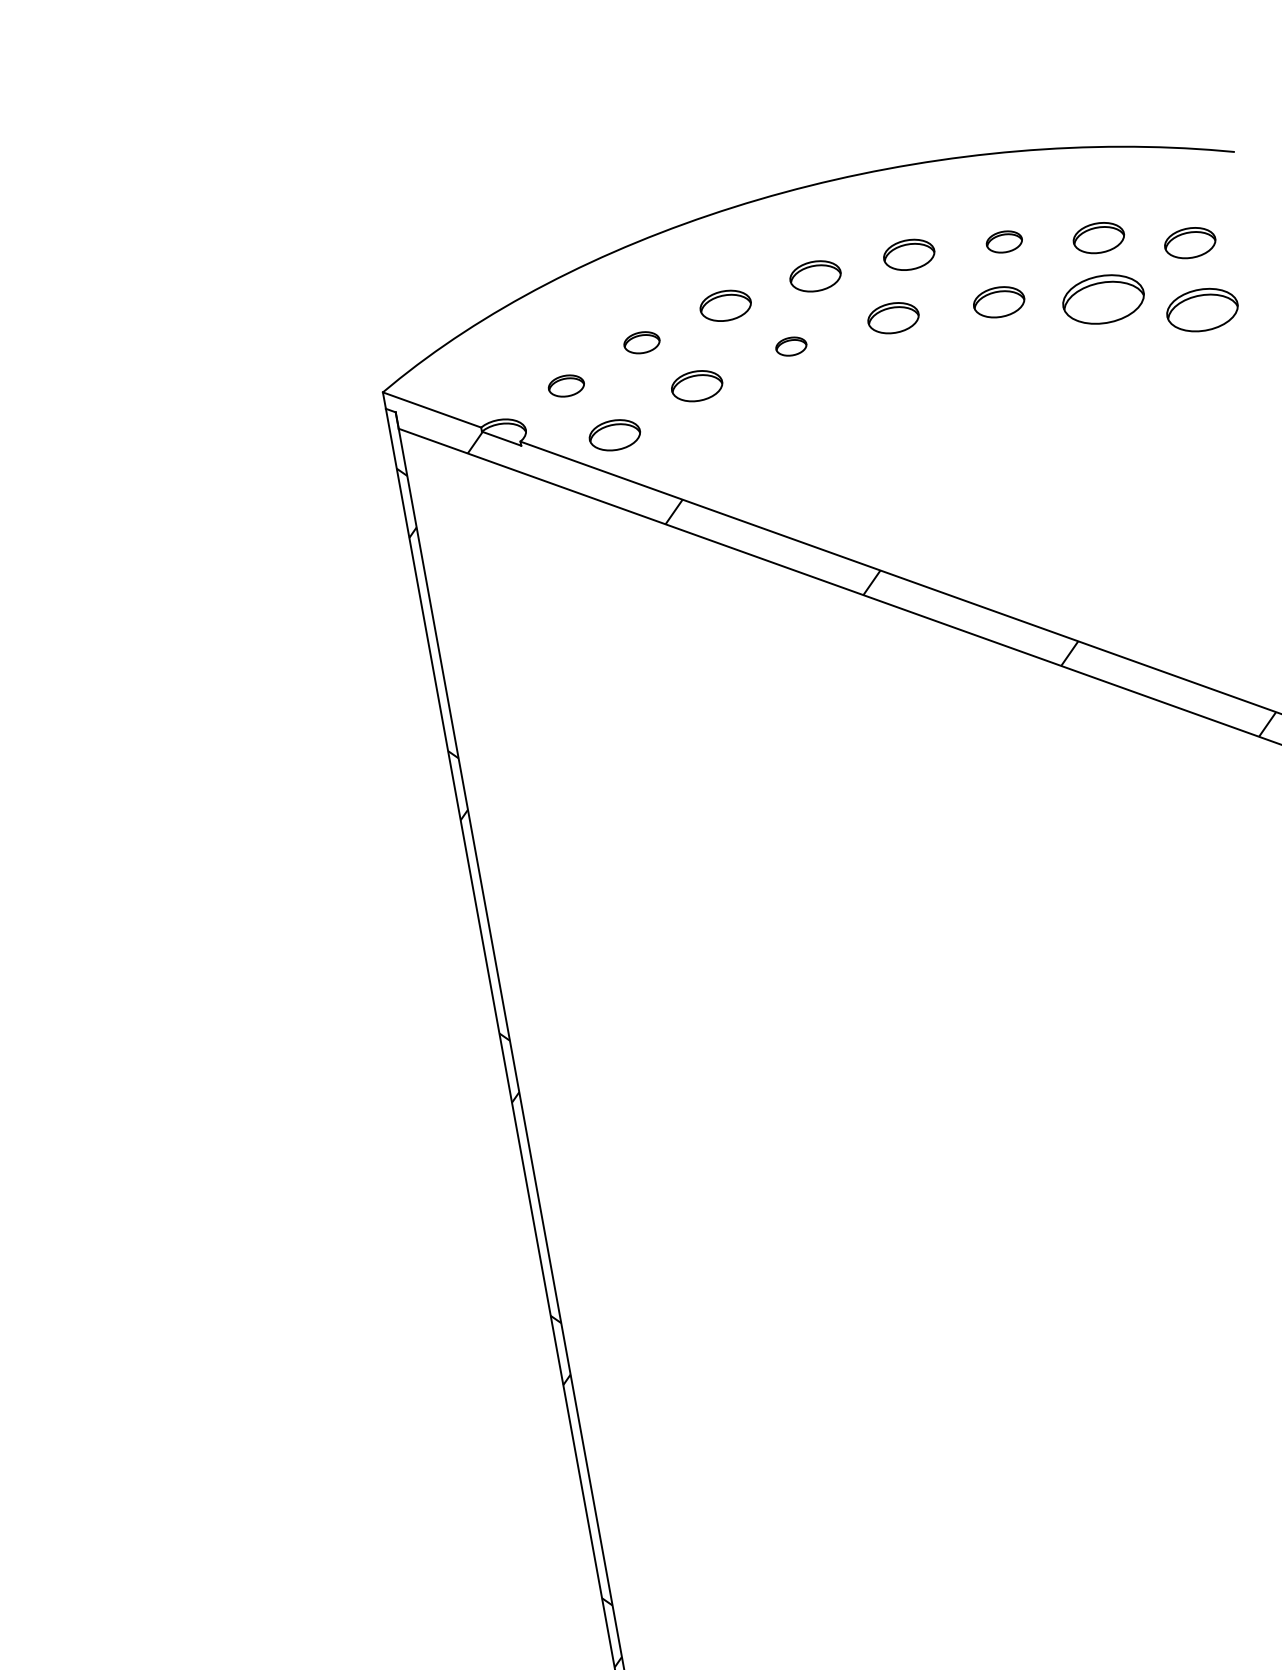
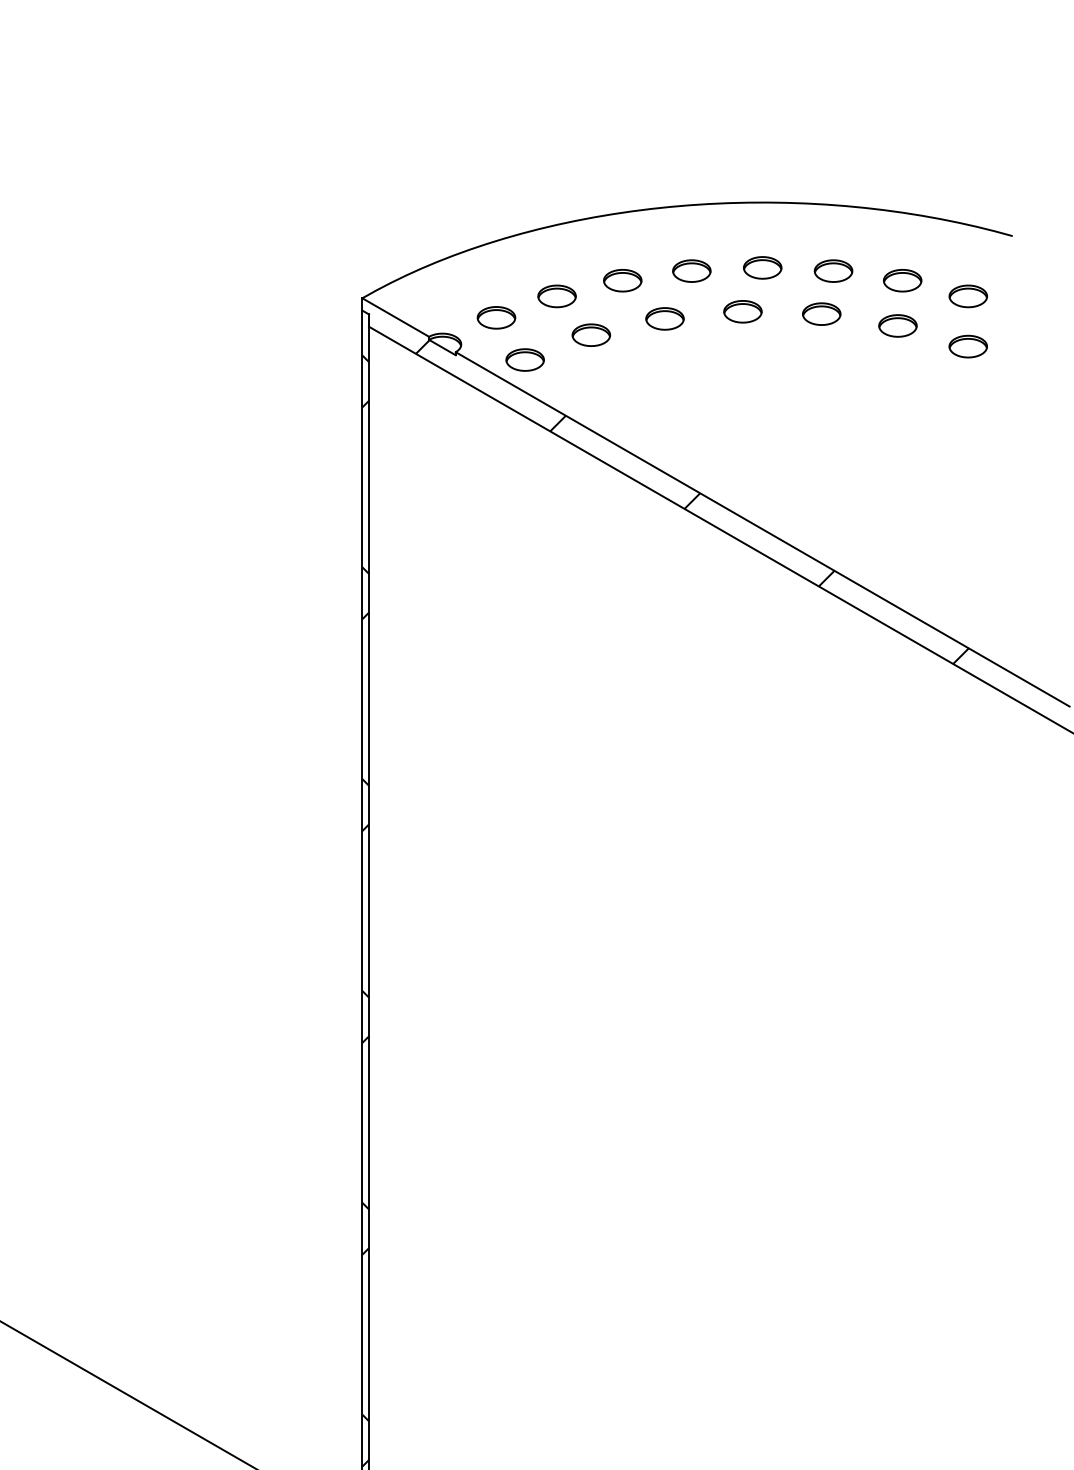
part: (1004, 241) -> (833, 270), size x1.43
part: (1102, 299) -> (897, 325), size x0.62
part: (1201, 310) -> (967, 346), size x0.71
part: (641, 342) -> (556, 296), size x1.43
part: (790, 346) -> (664, 318), size x1.67
part: (566, 385) -> (496, 317), size x1.43

